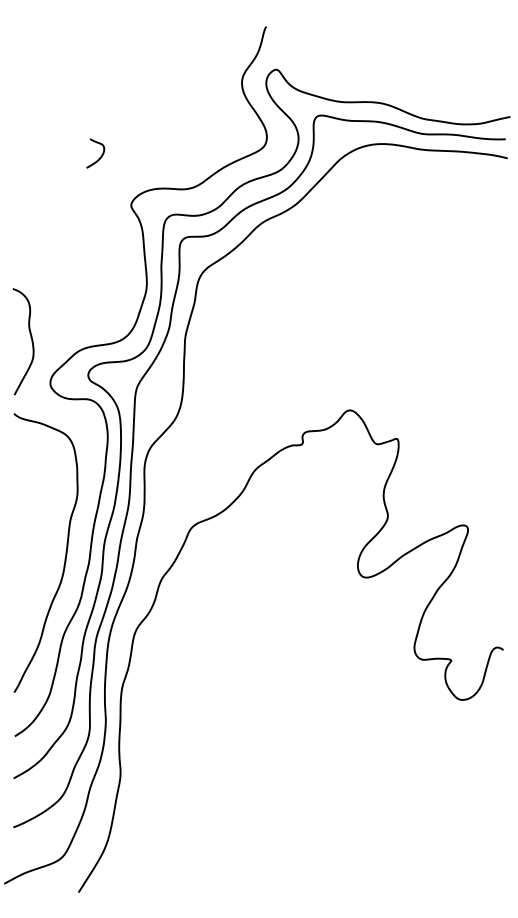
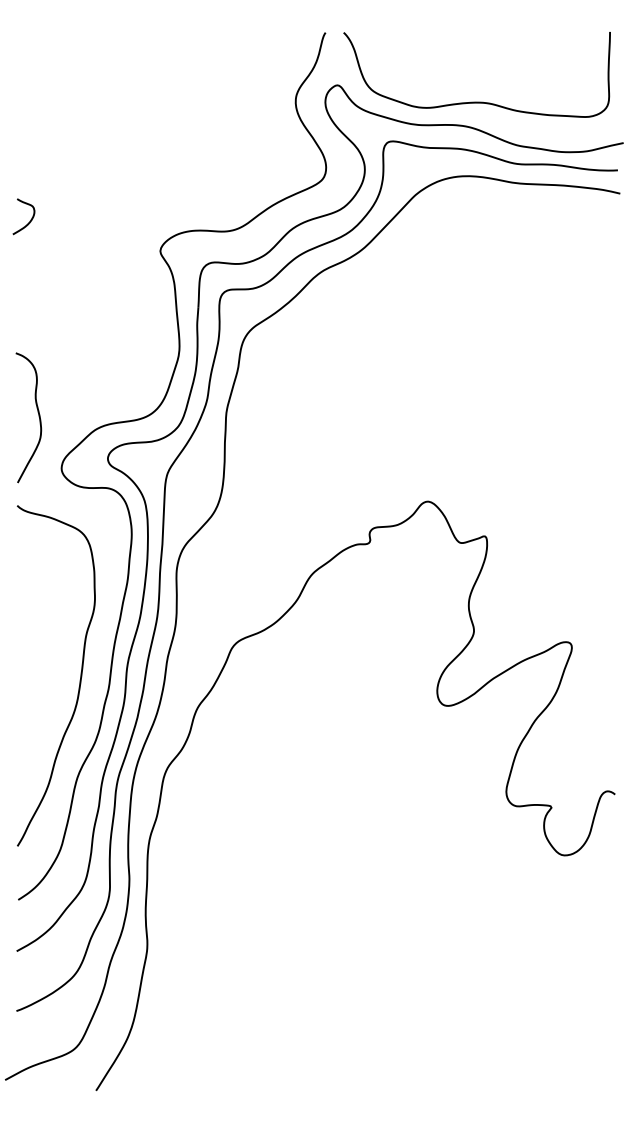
curve: (389, 82) -> (476, 101), added
curve: (101, 155) -> (30, 219), moved

